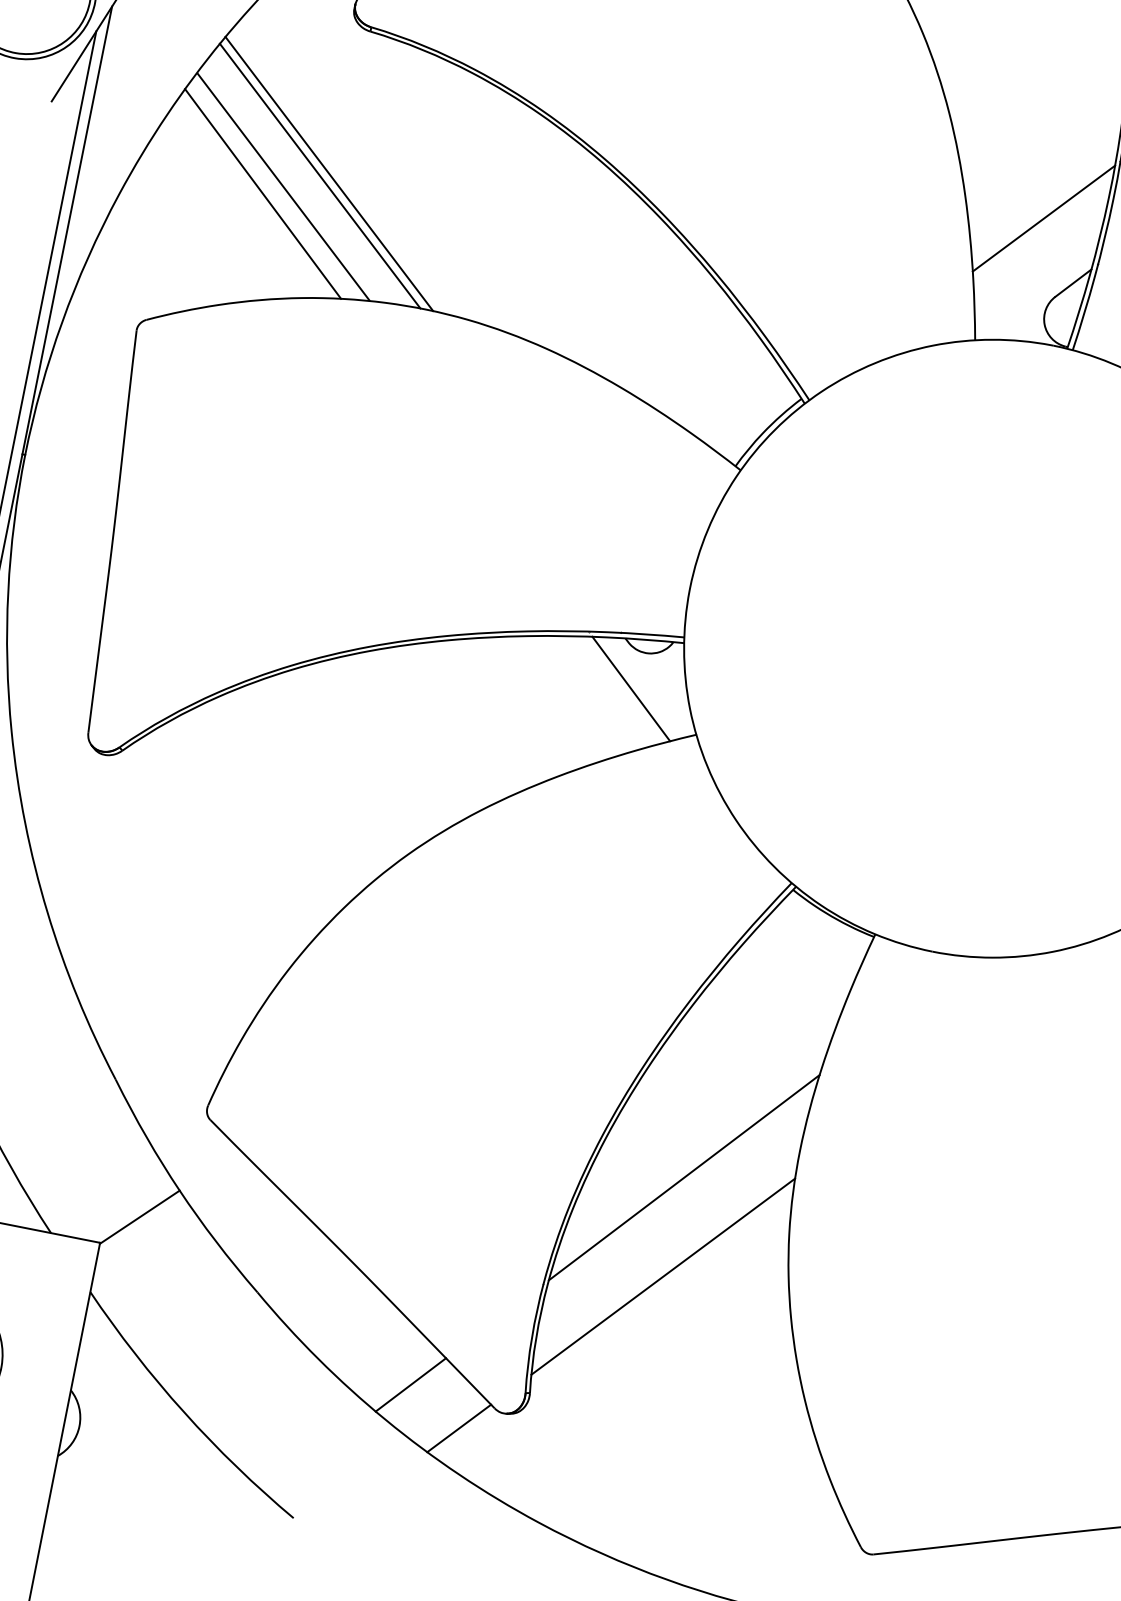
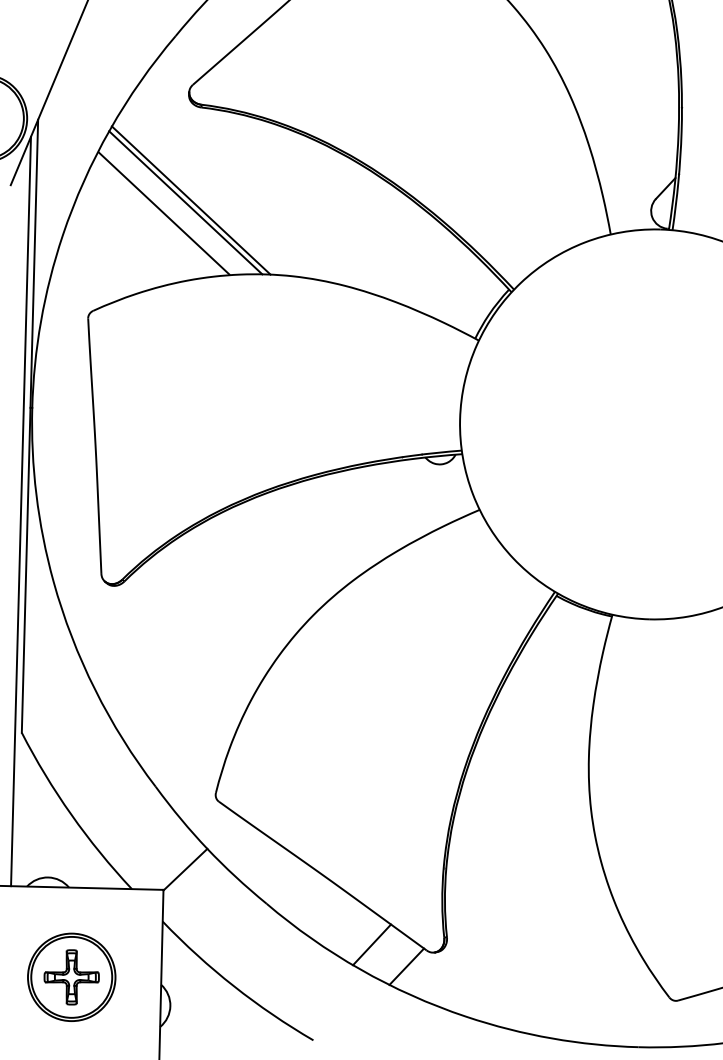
line: (262, 192) -> (151, 219), removed
line: (1043, 218) -> (640, 151), removed
line: (631, 689) -> (434, 488), removed
line: (683, 1177) -> (519, 786), removed
line: (661, 1276) -> (516, 850), removed

